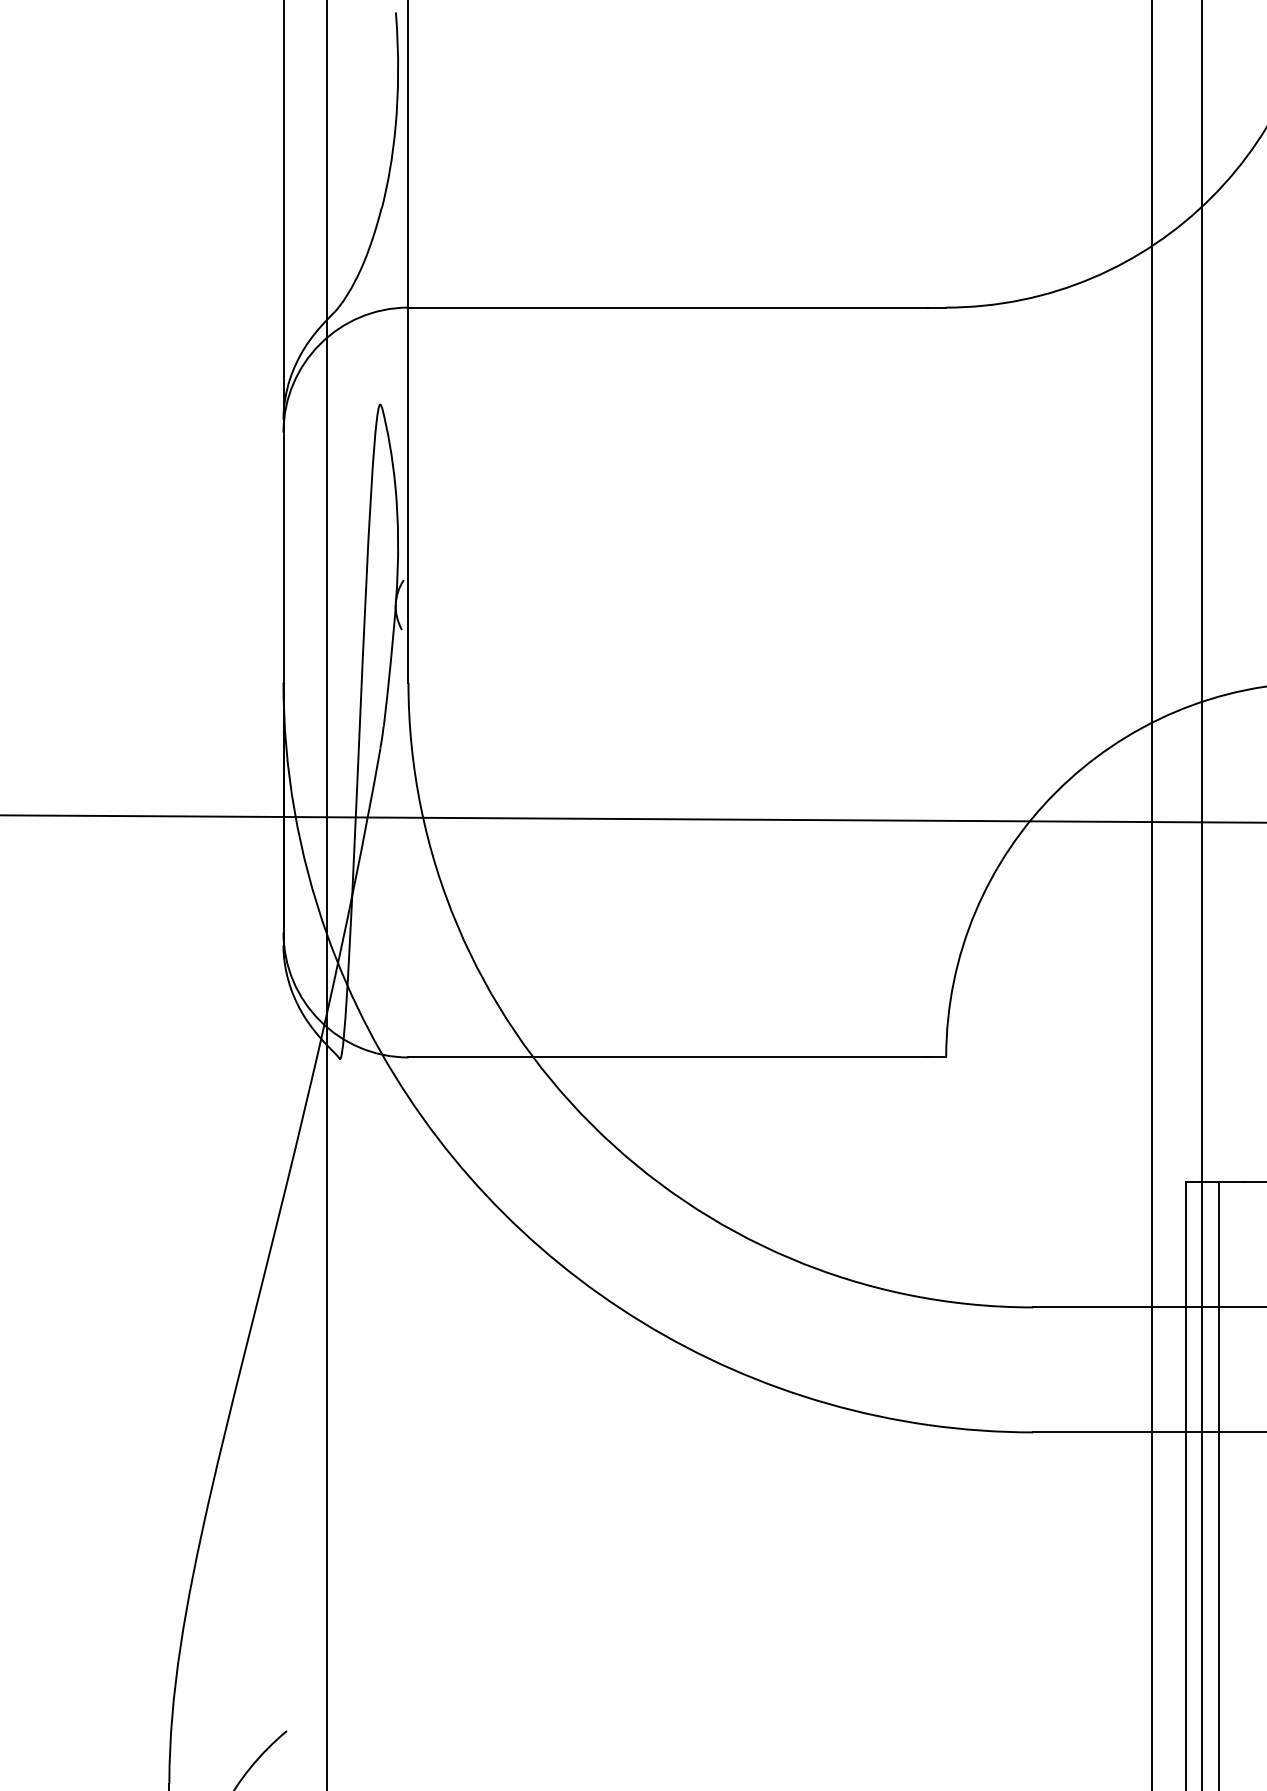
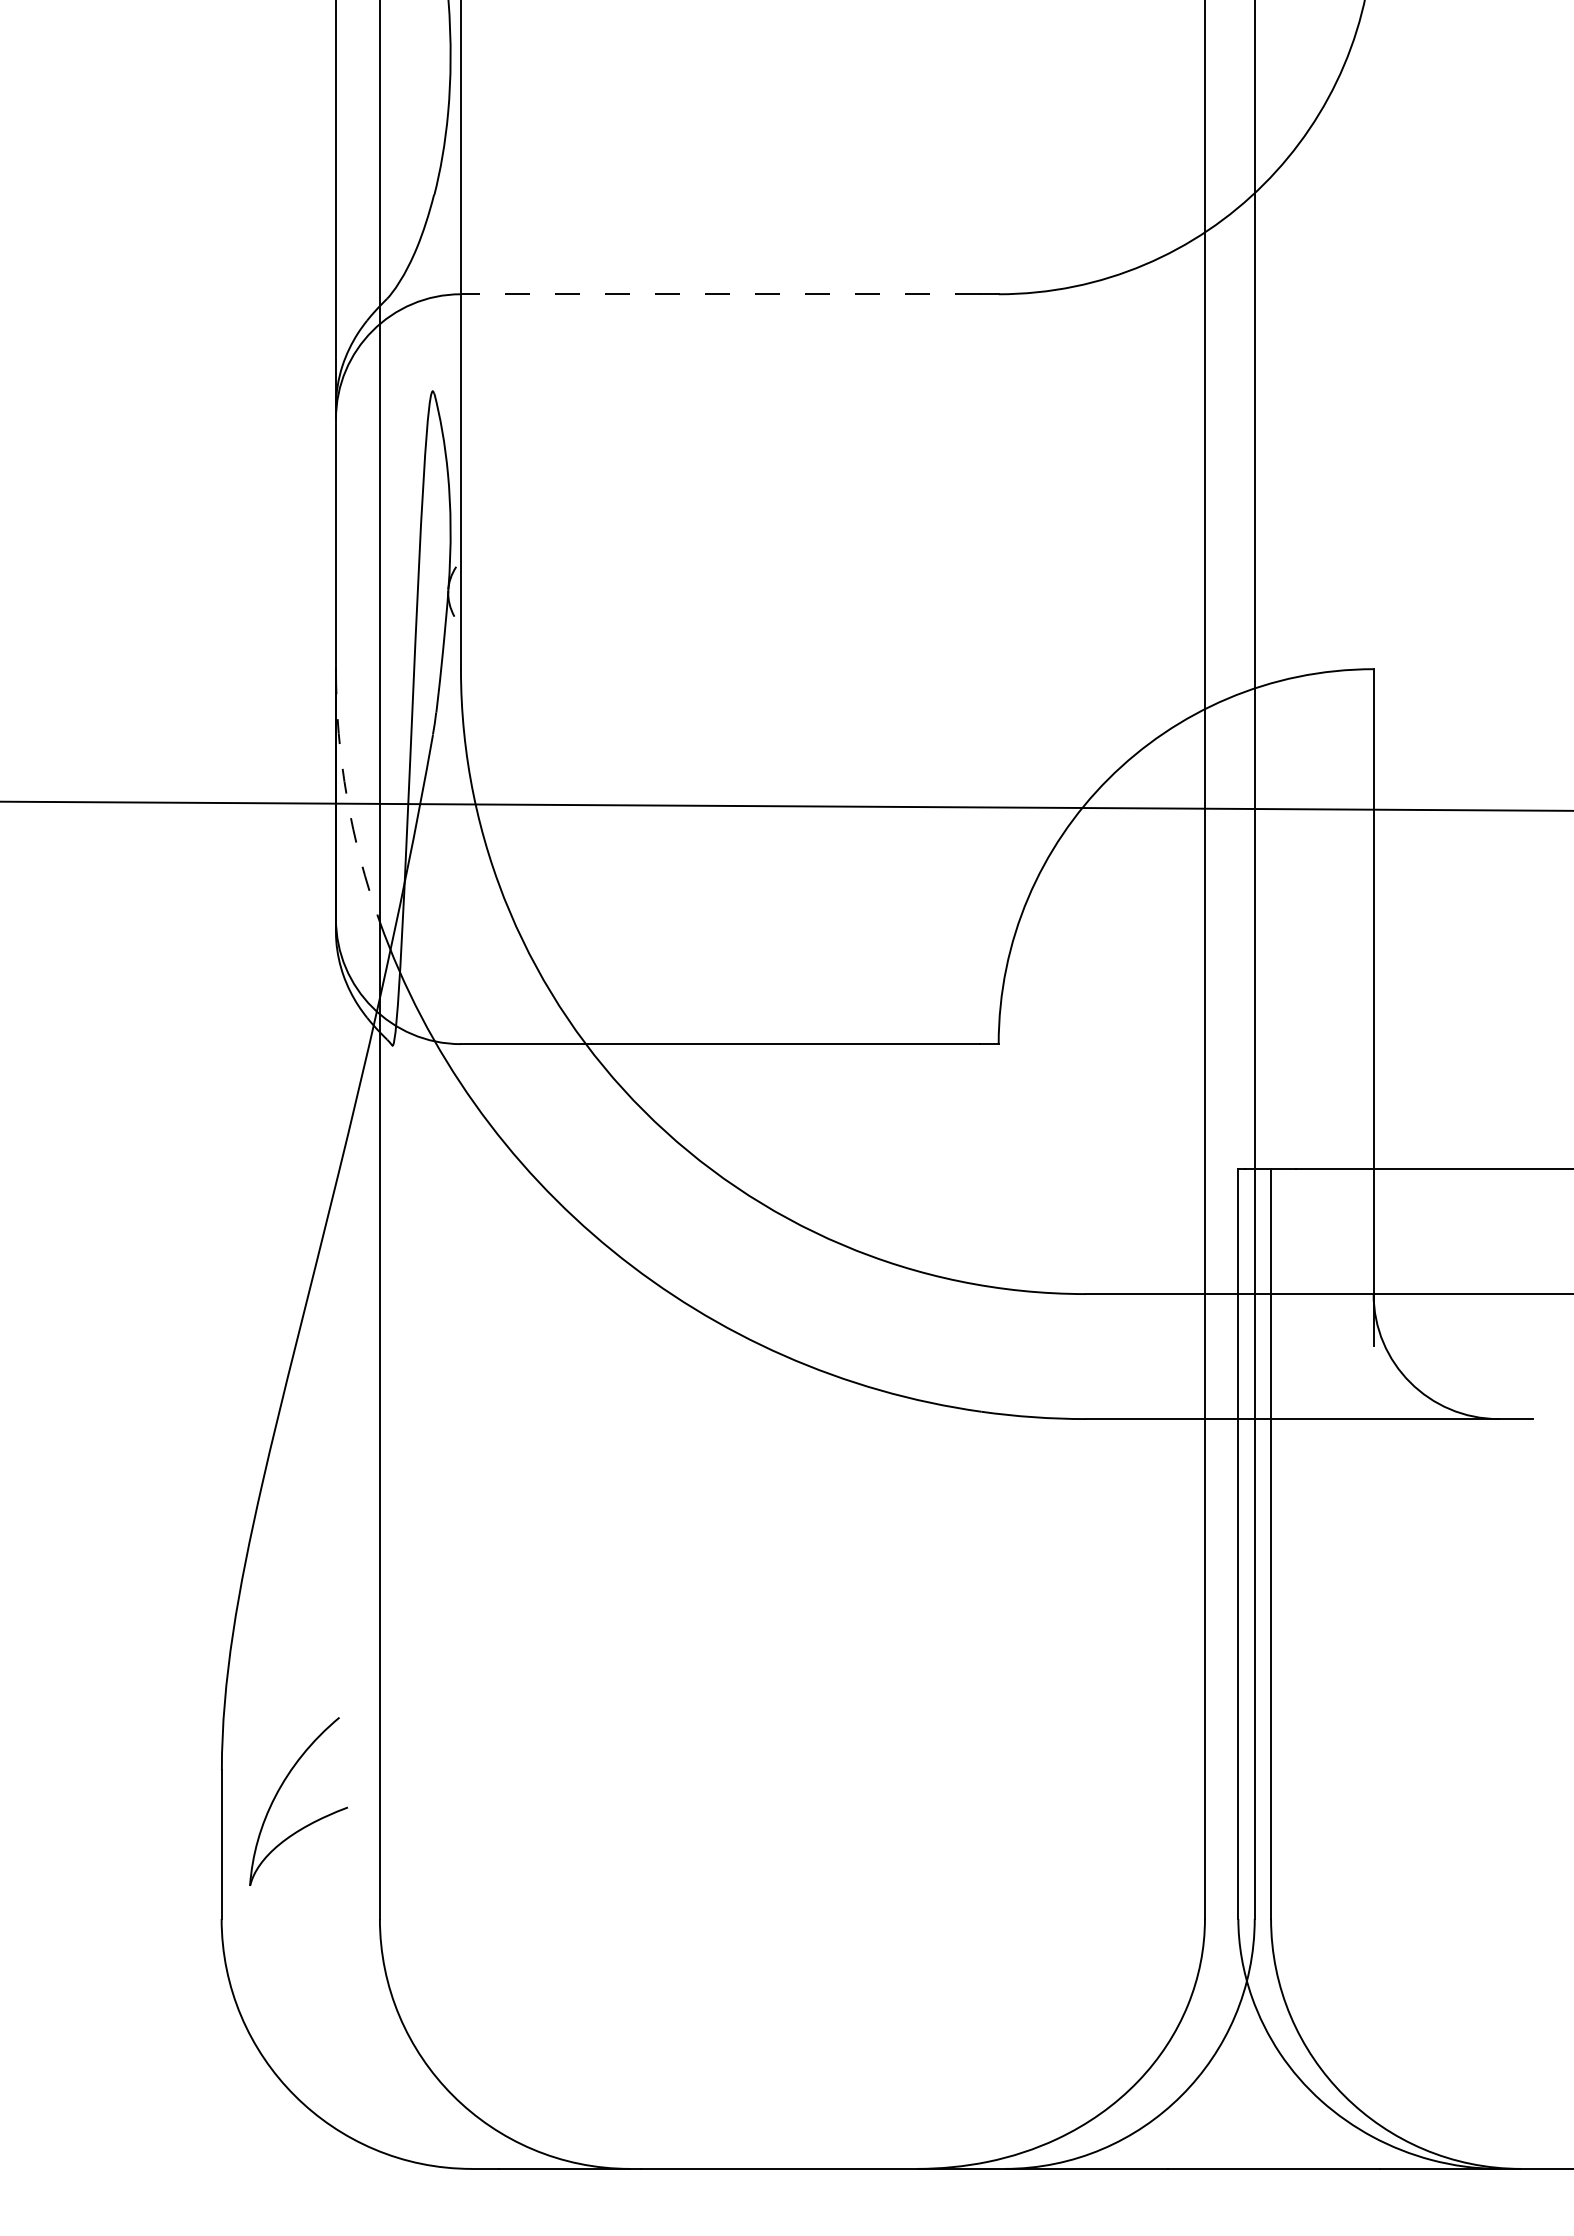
line: (668, 307) -> (720, 294), solid -> dashed
arc: (295, 810) -> (347, 797), solid -> dashed

